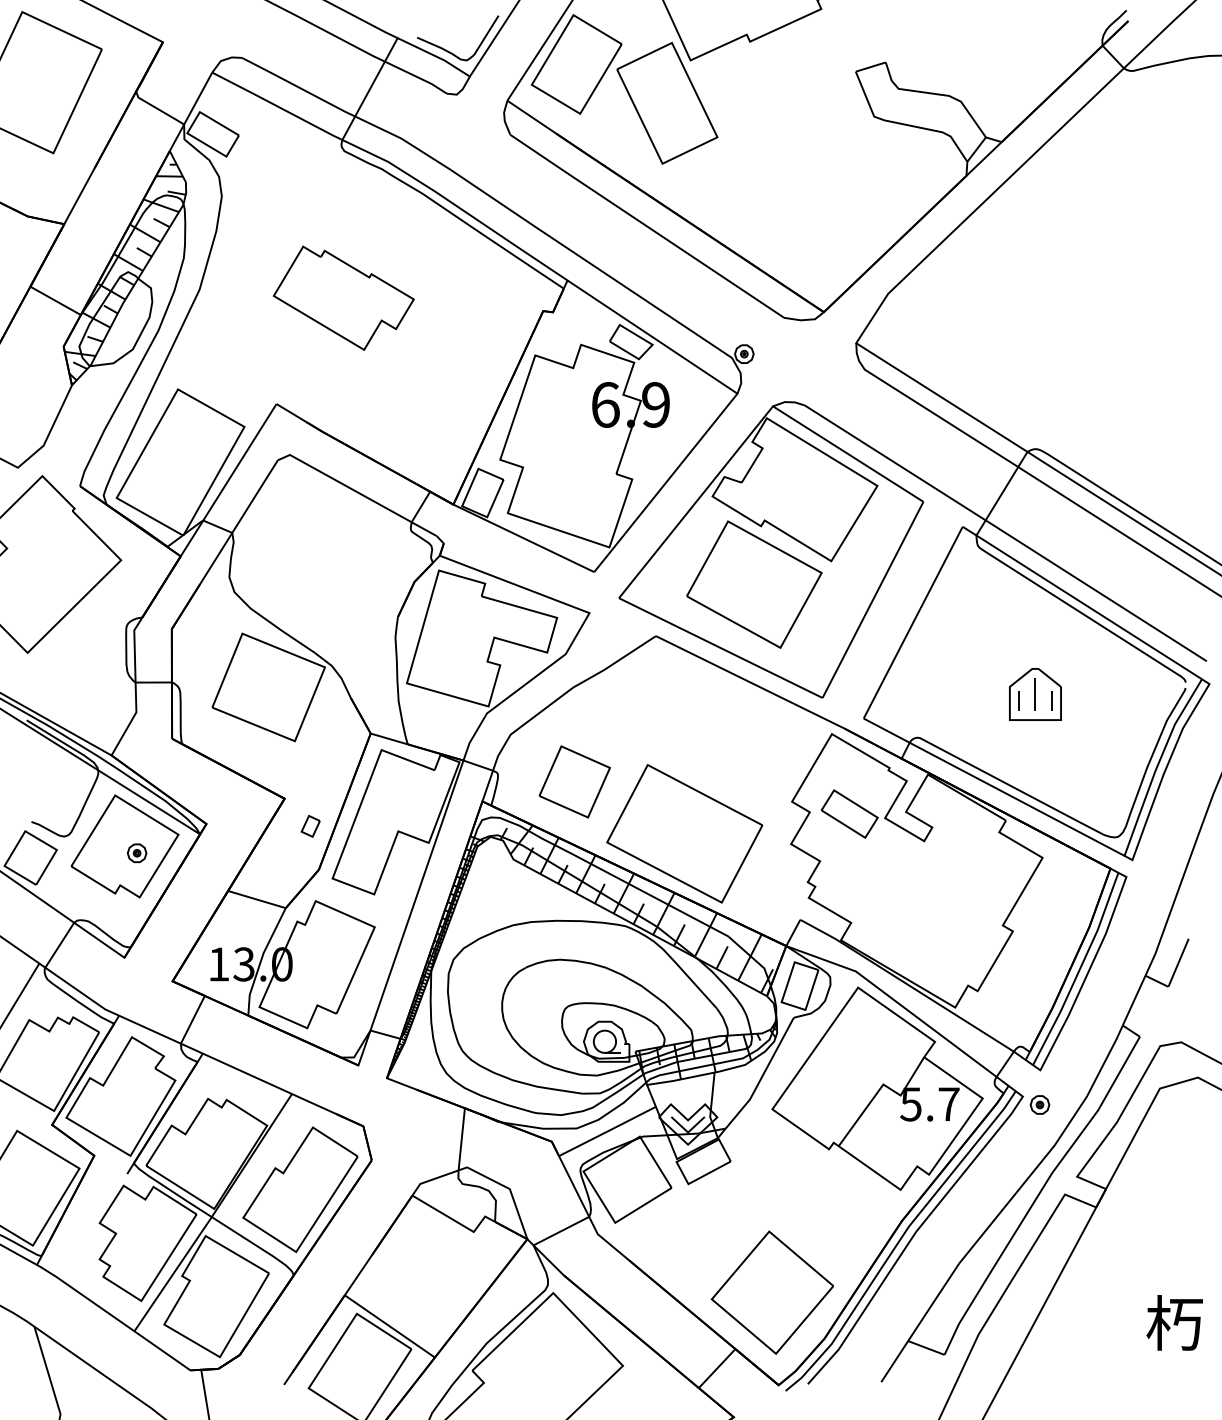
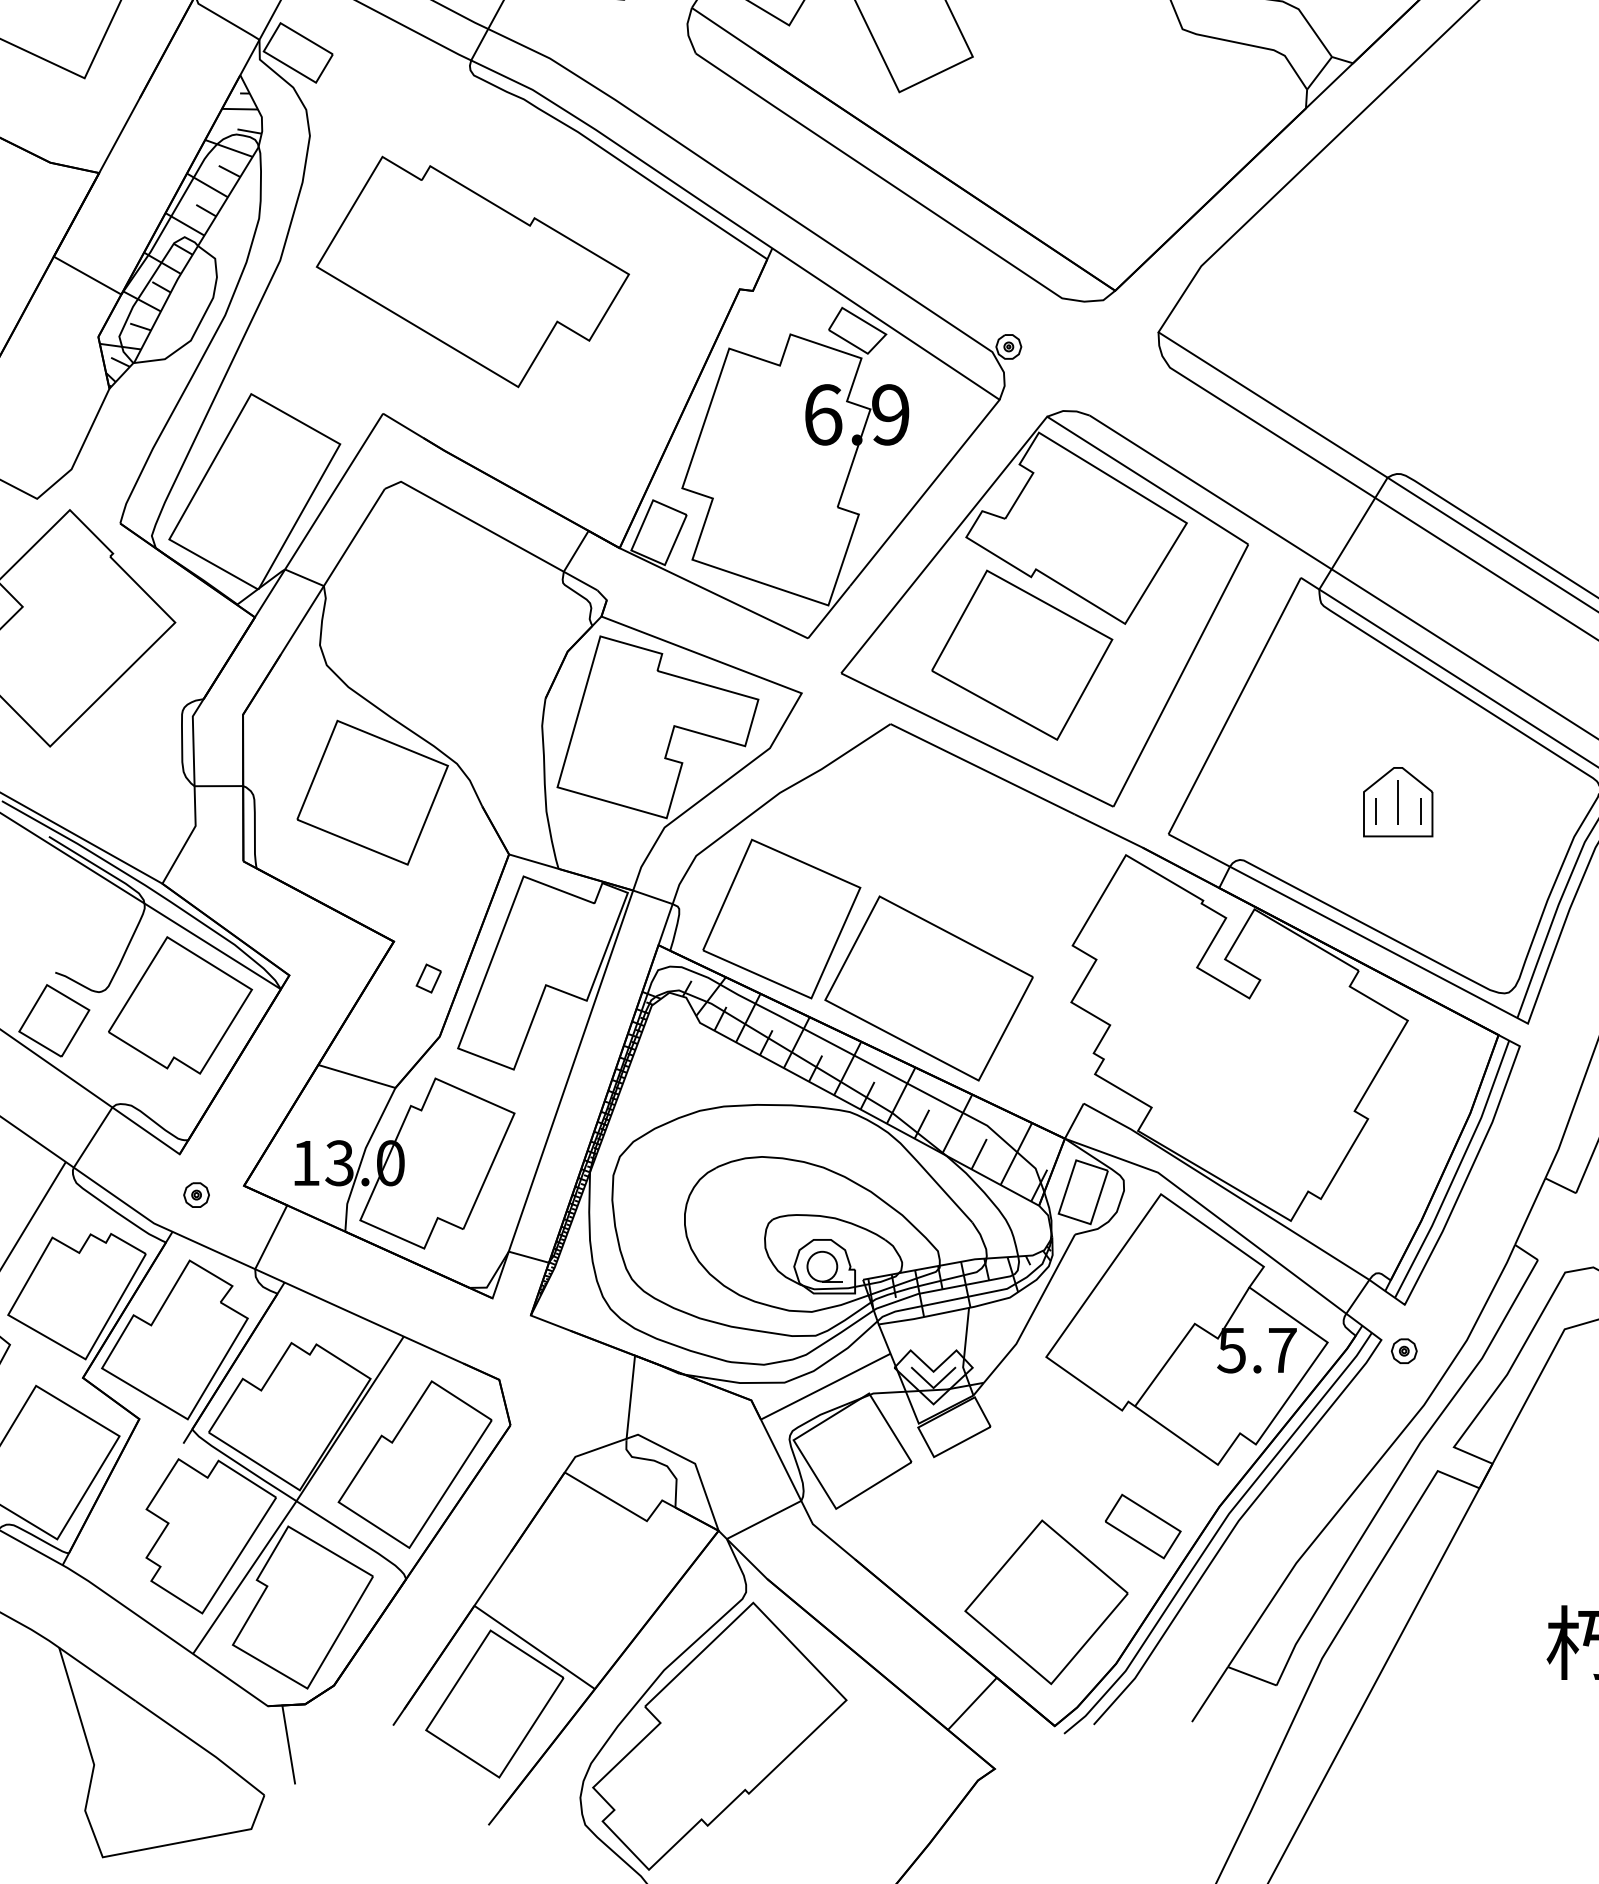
part: (343, 298) -> (472, 272), size x1.67
part: (574, 781) -> (781, 918), size x1.67
part: (849, 813) -> (1142, 1525), moved
part: (136, 853) -> (195, 1195), moved

